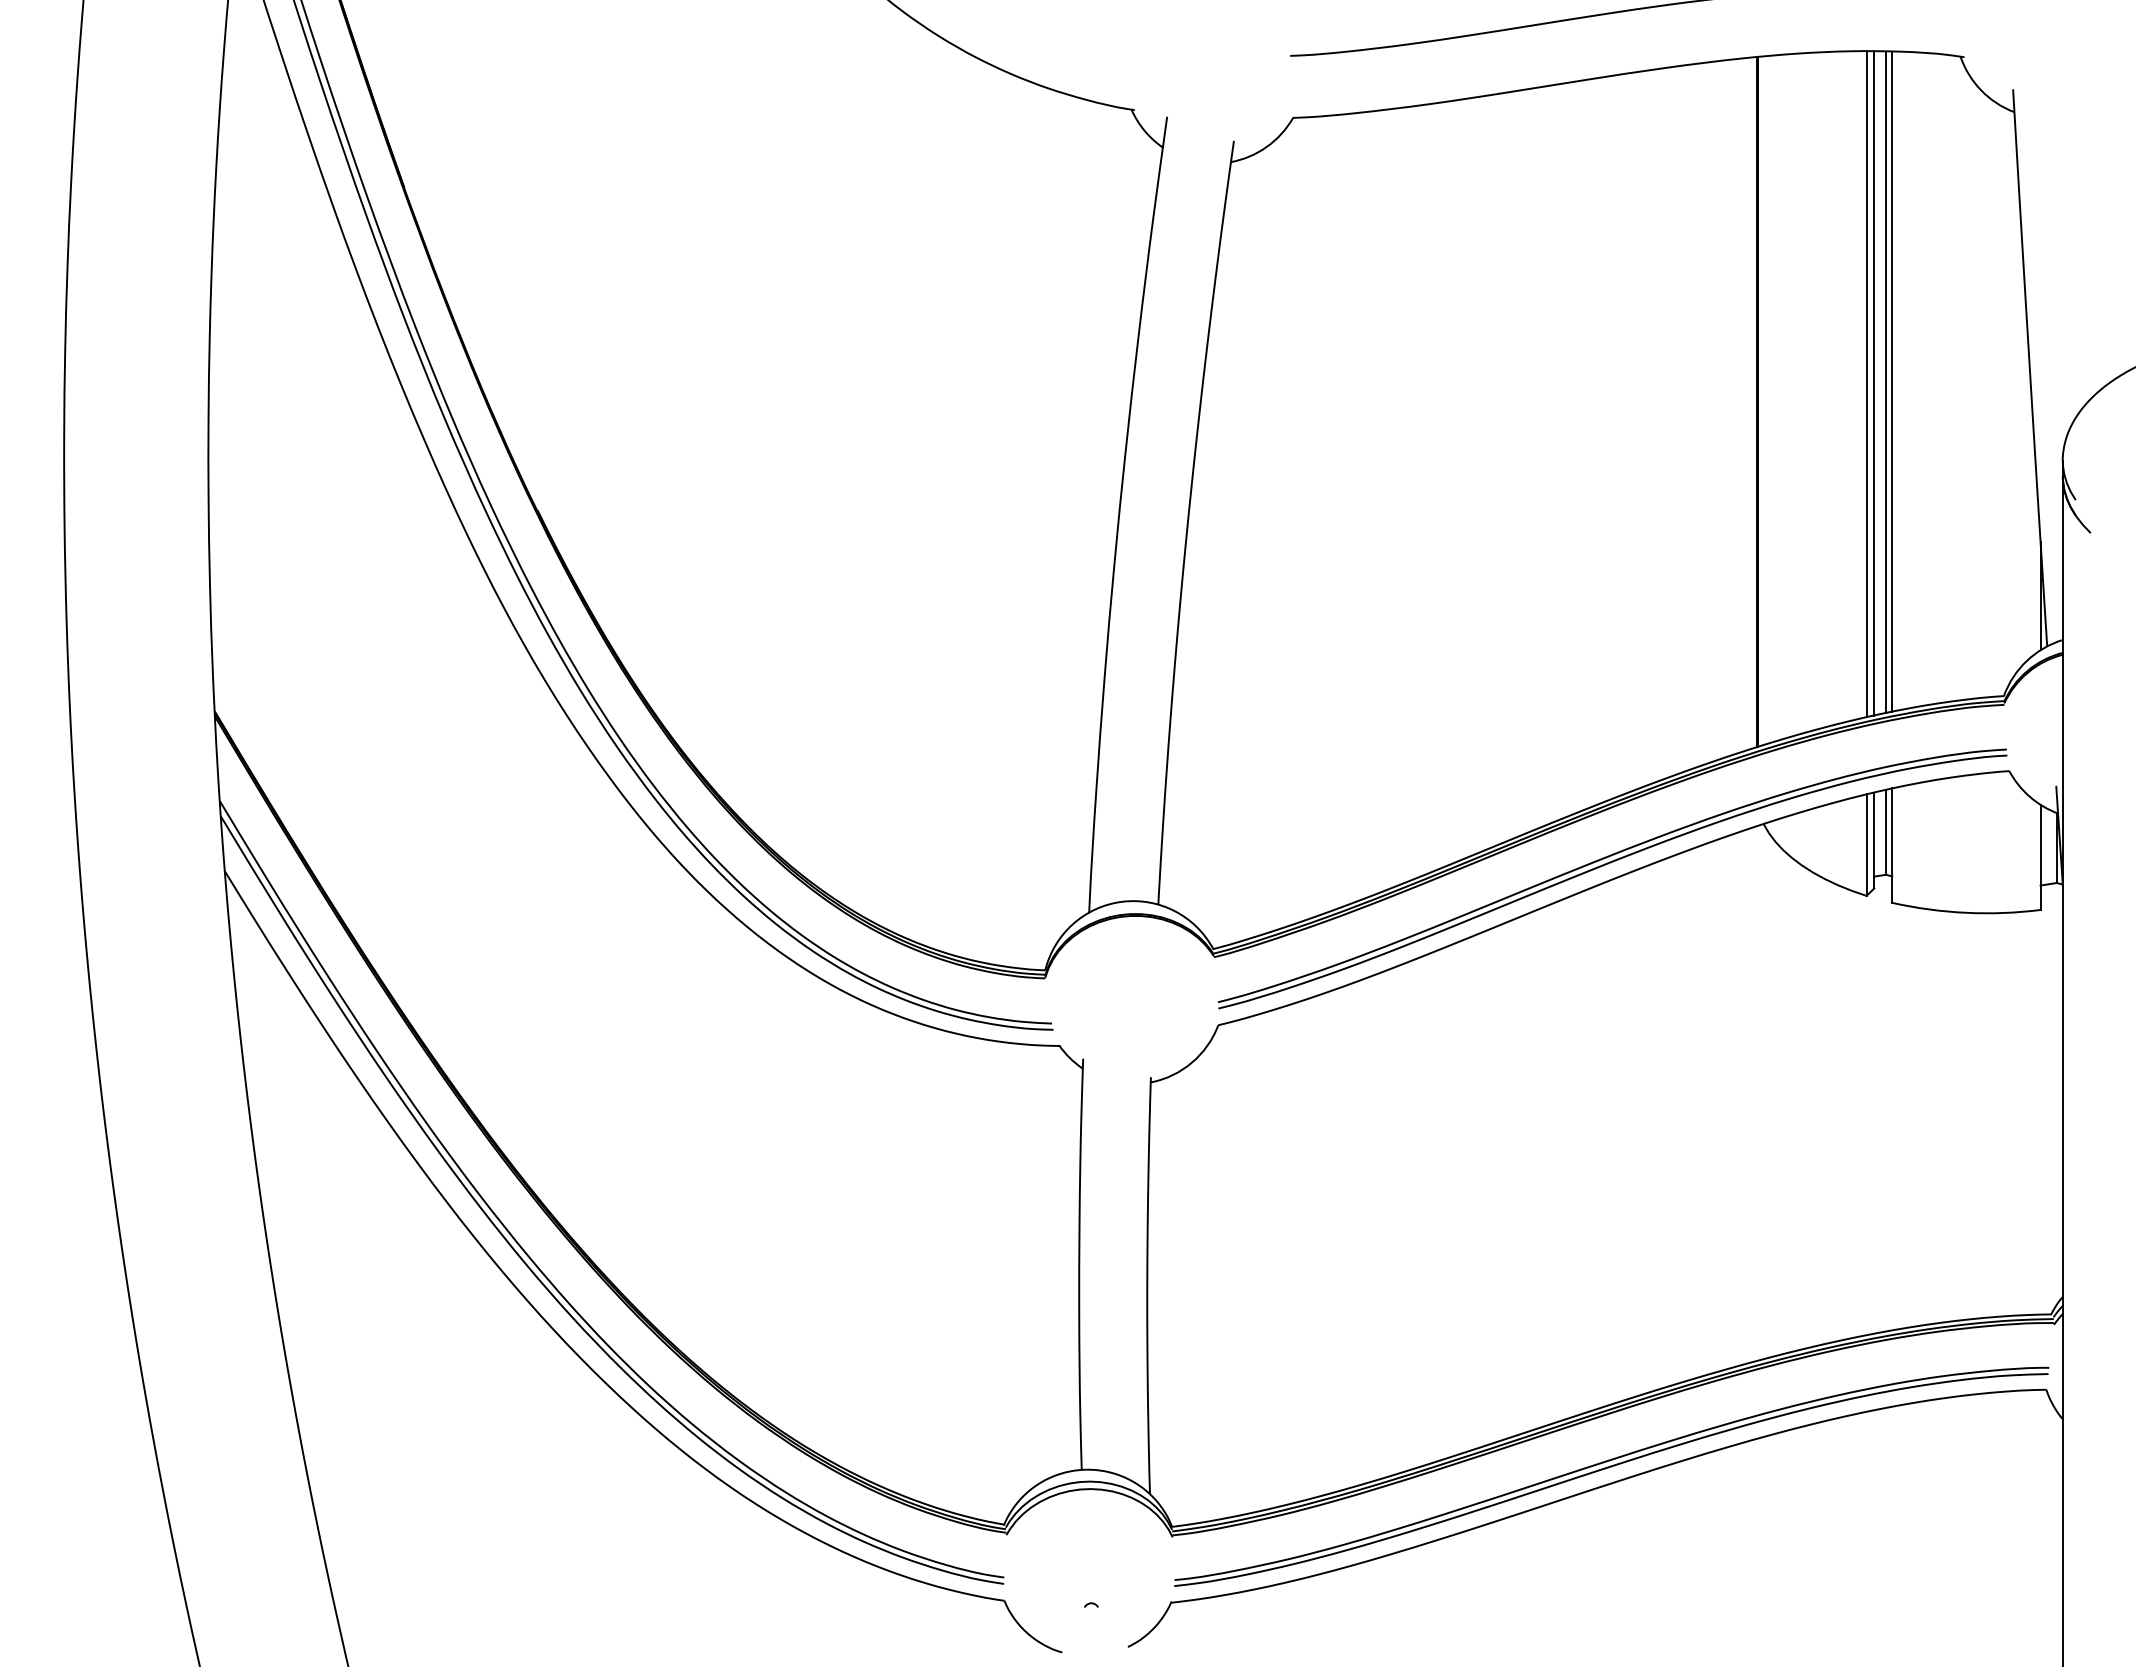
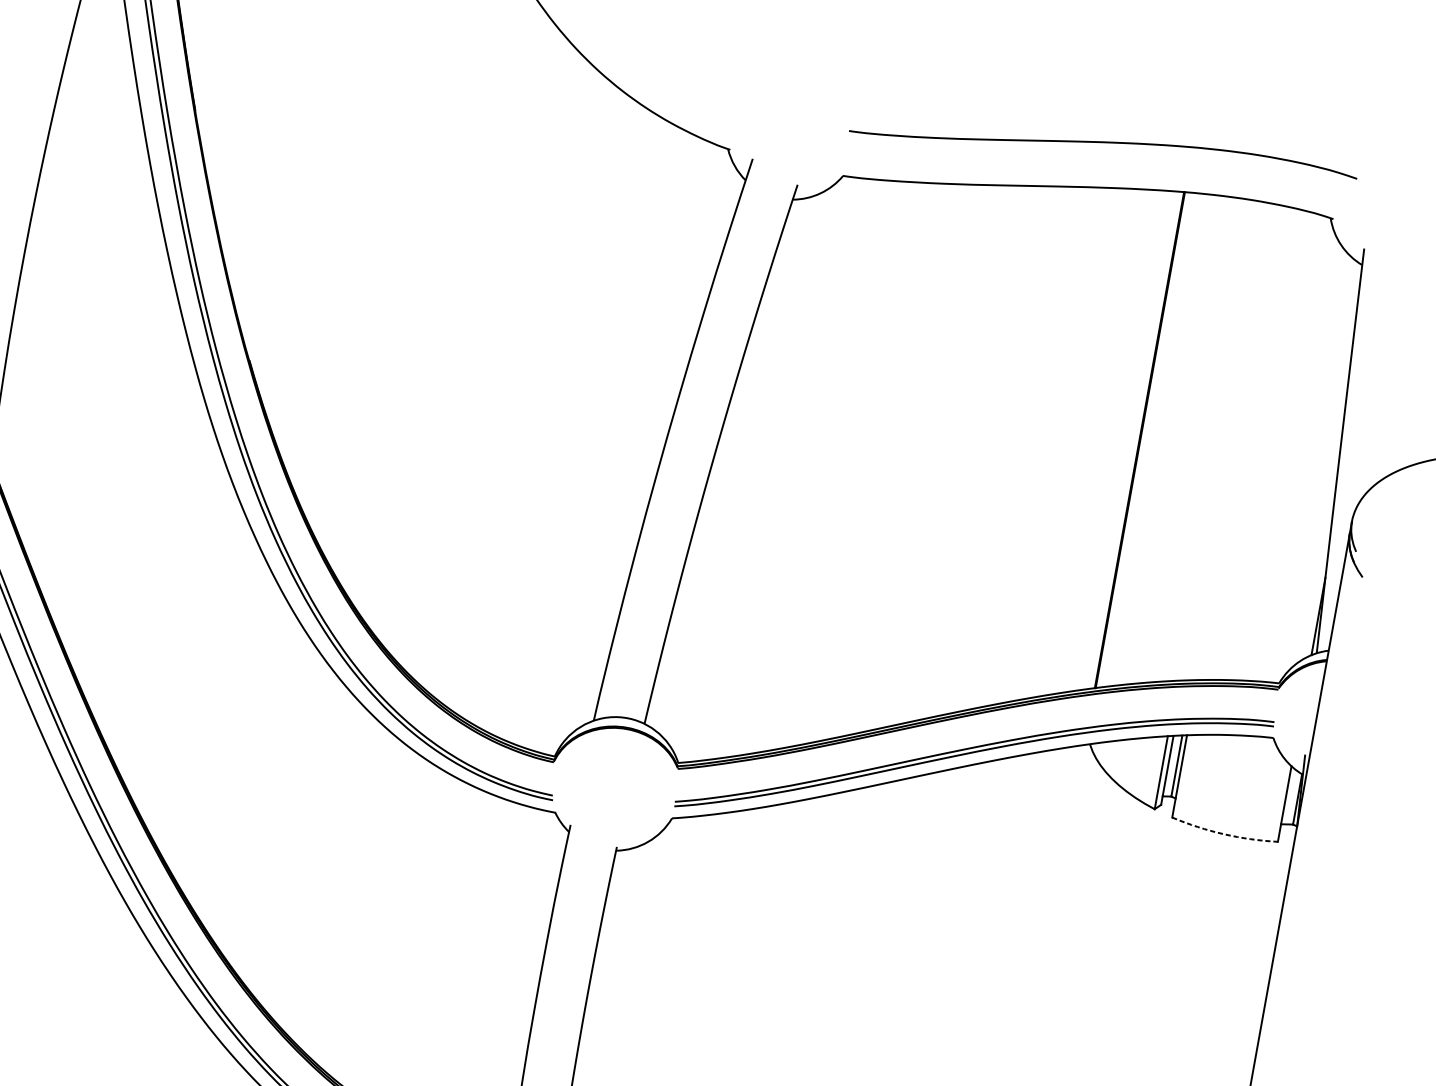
line: (1886, 381) -> (1235, 442), removed
line: (1892, 381) -> (1239, 442), removed
line: (1874, 383) -> (1226, 441), removed
line: (1866, 384) -> (1220, 441), removed
arc: (1966, 912) -> (1224, 834), solid -> dashed

